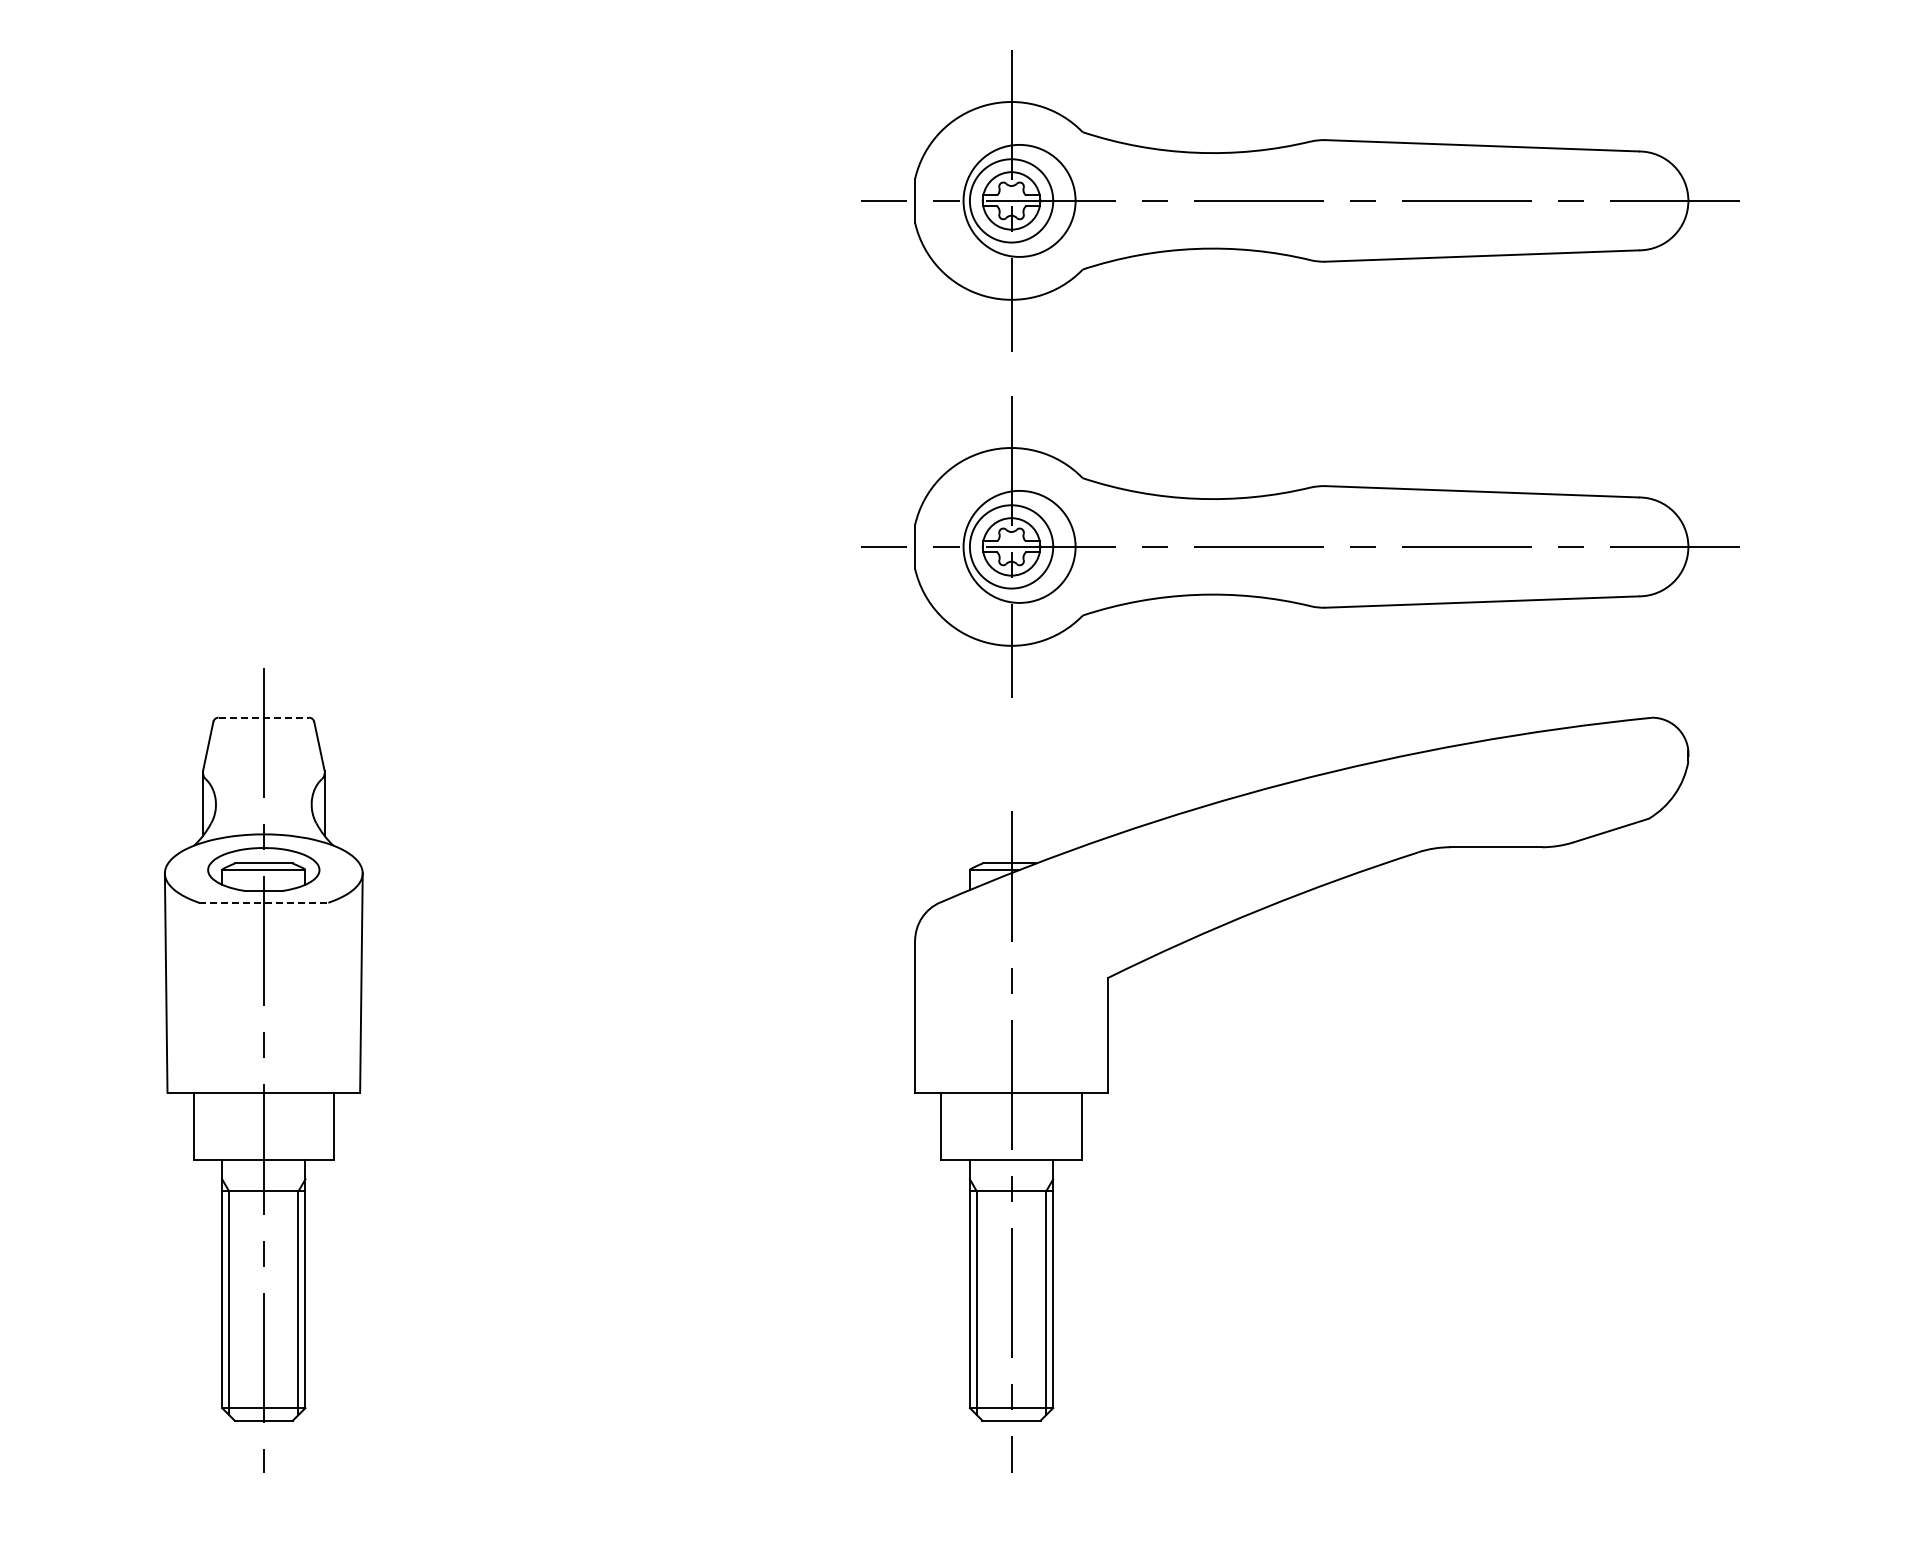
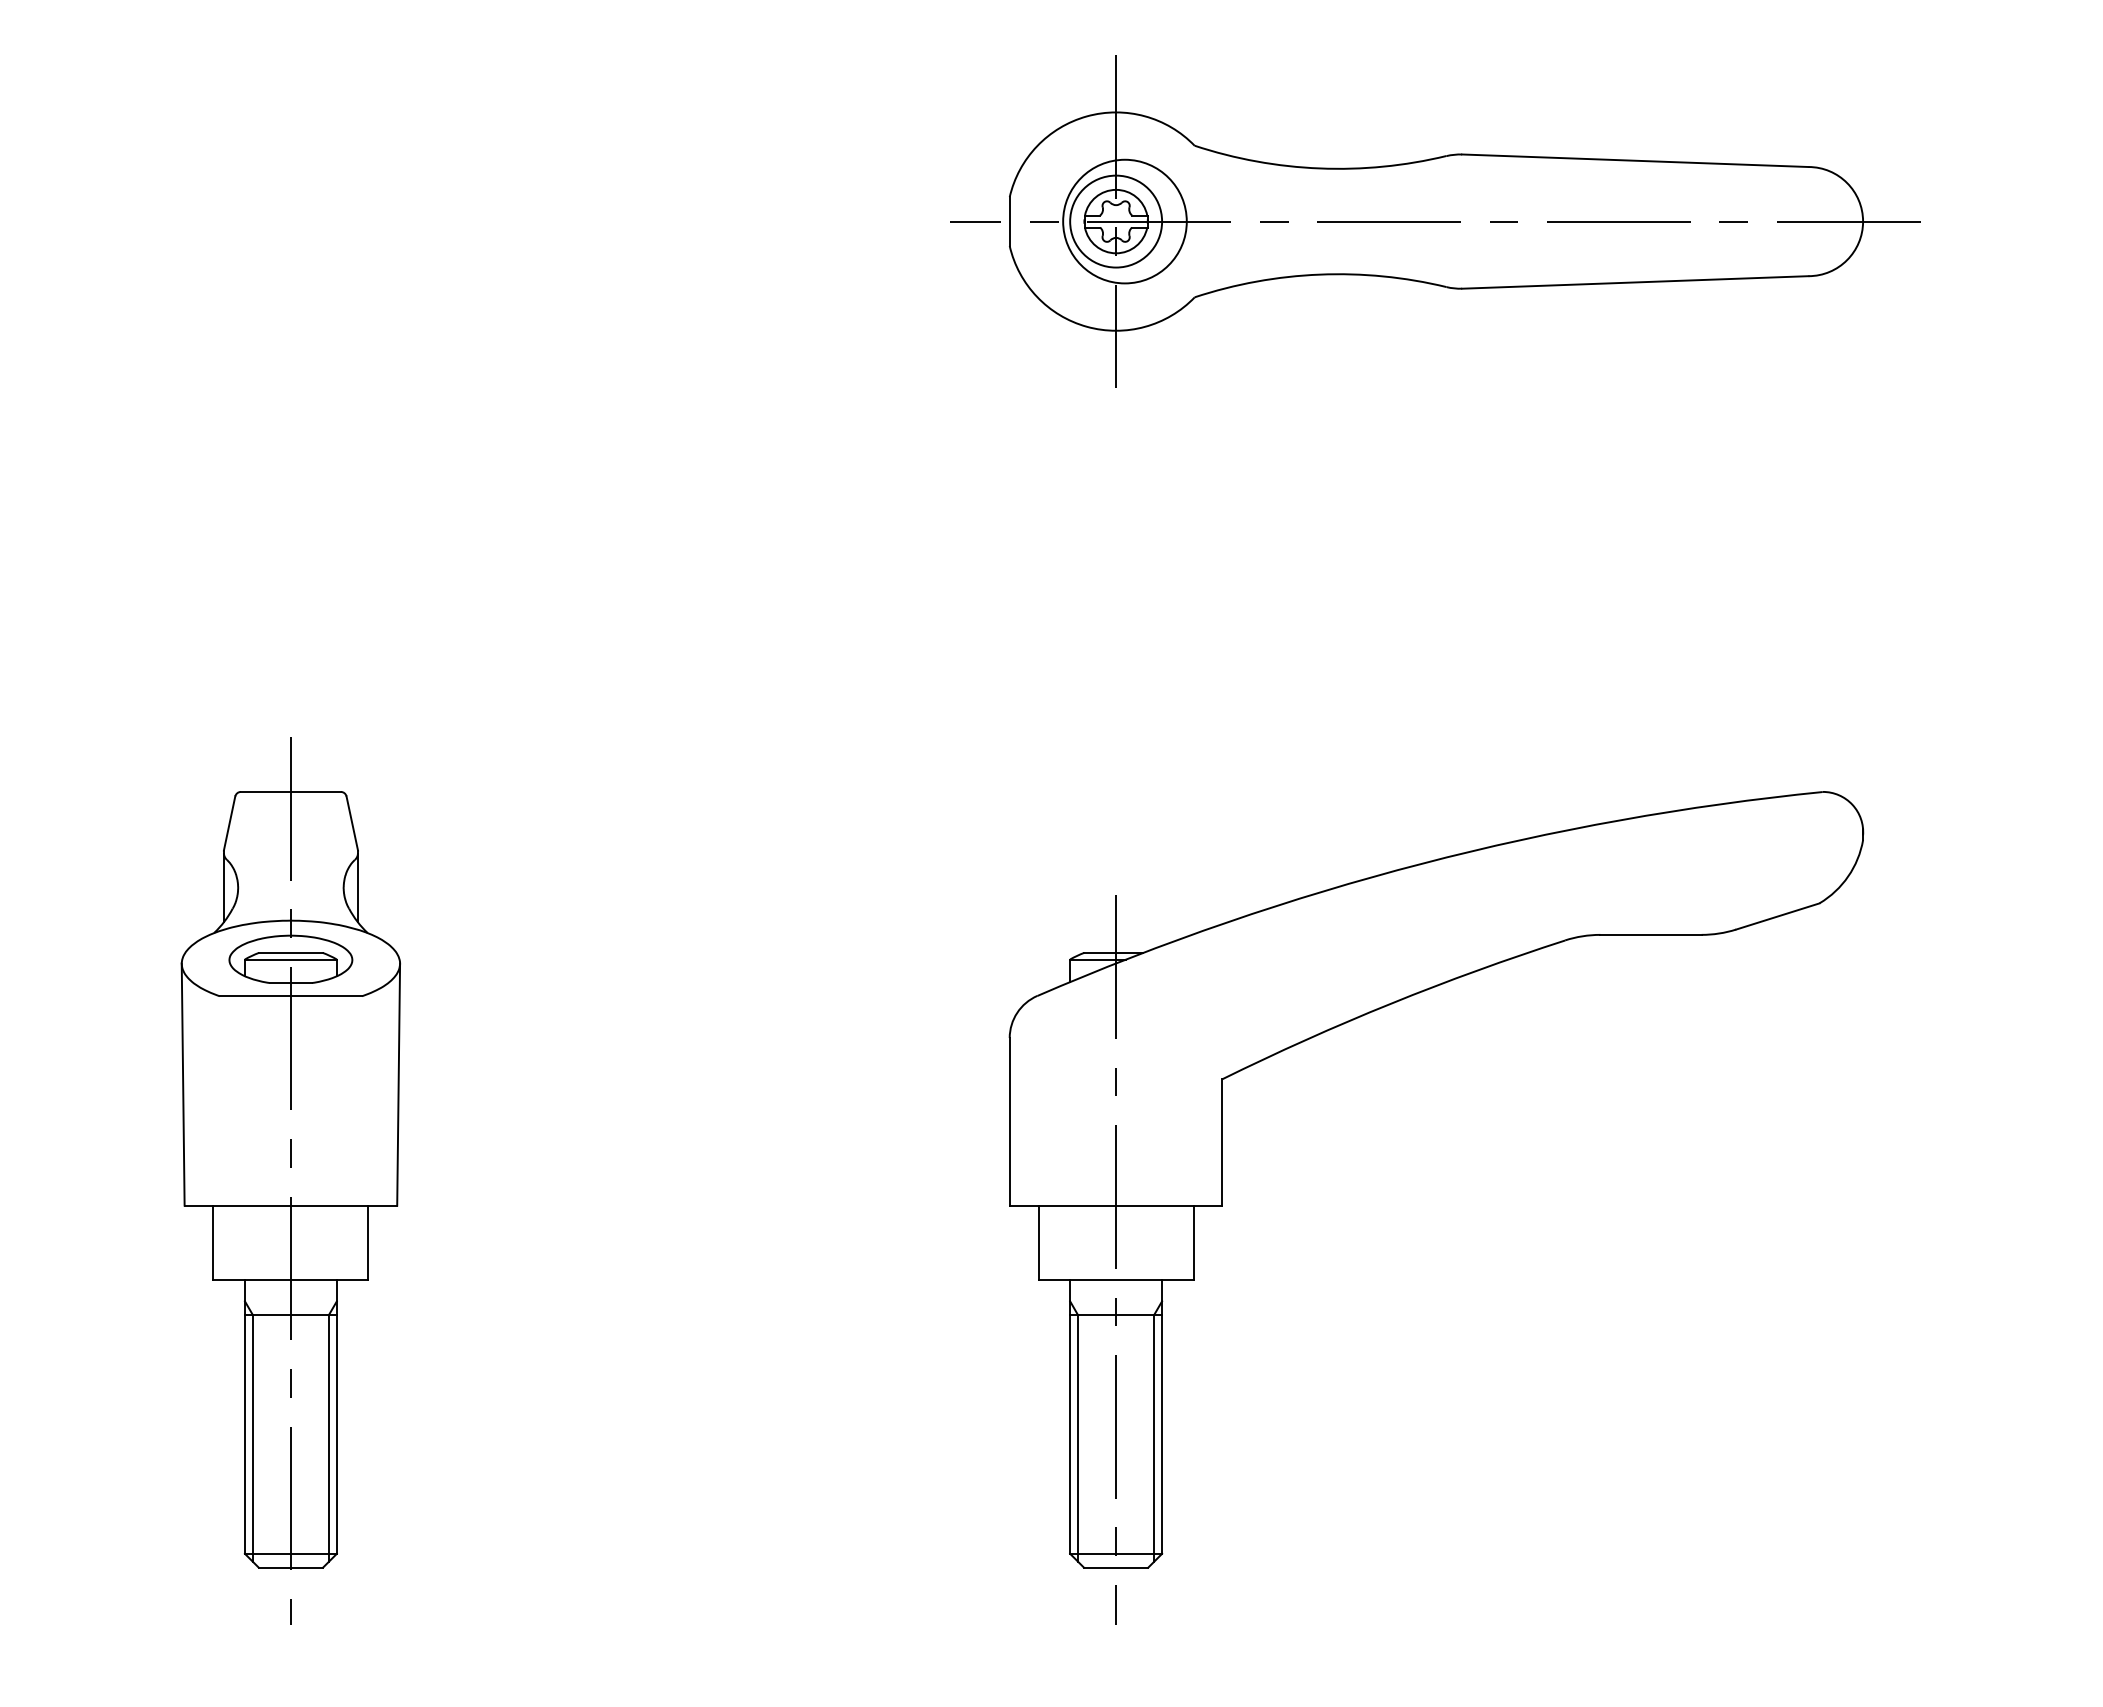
part: (1300, 546) -> (1435, 602), removed
line: (264, 717) -> (291, 791), dashed -> solid
line: (263, 902) -> (290, 995), dashed -> solid

